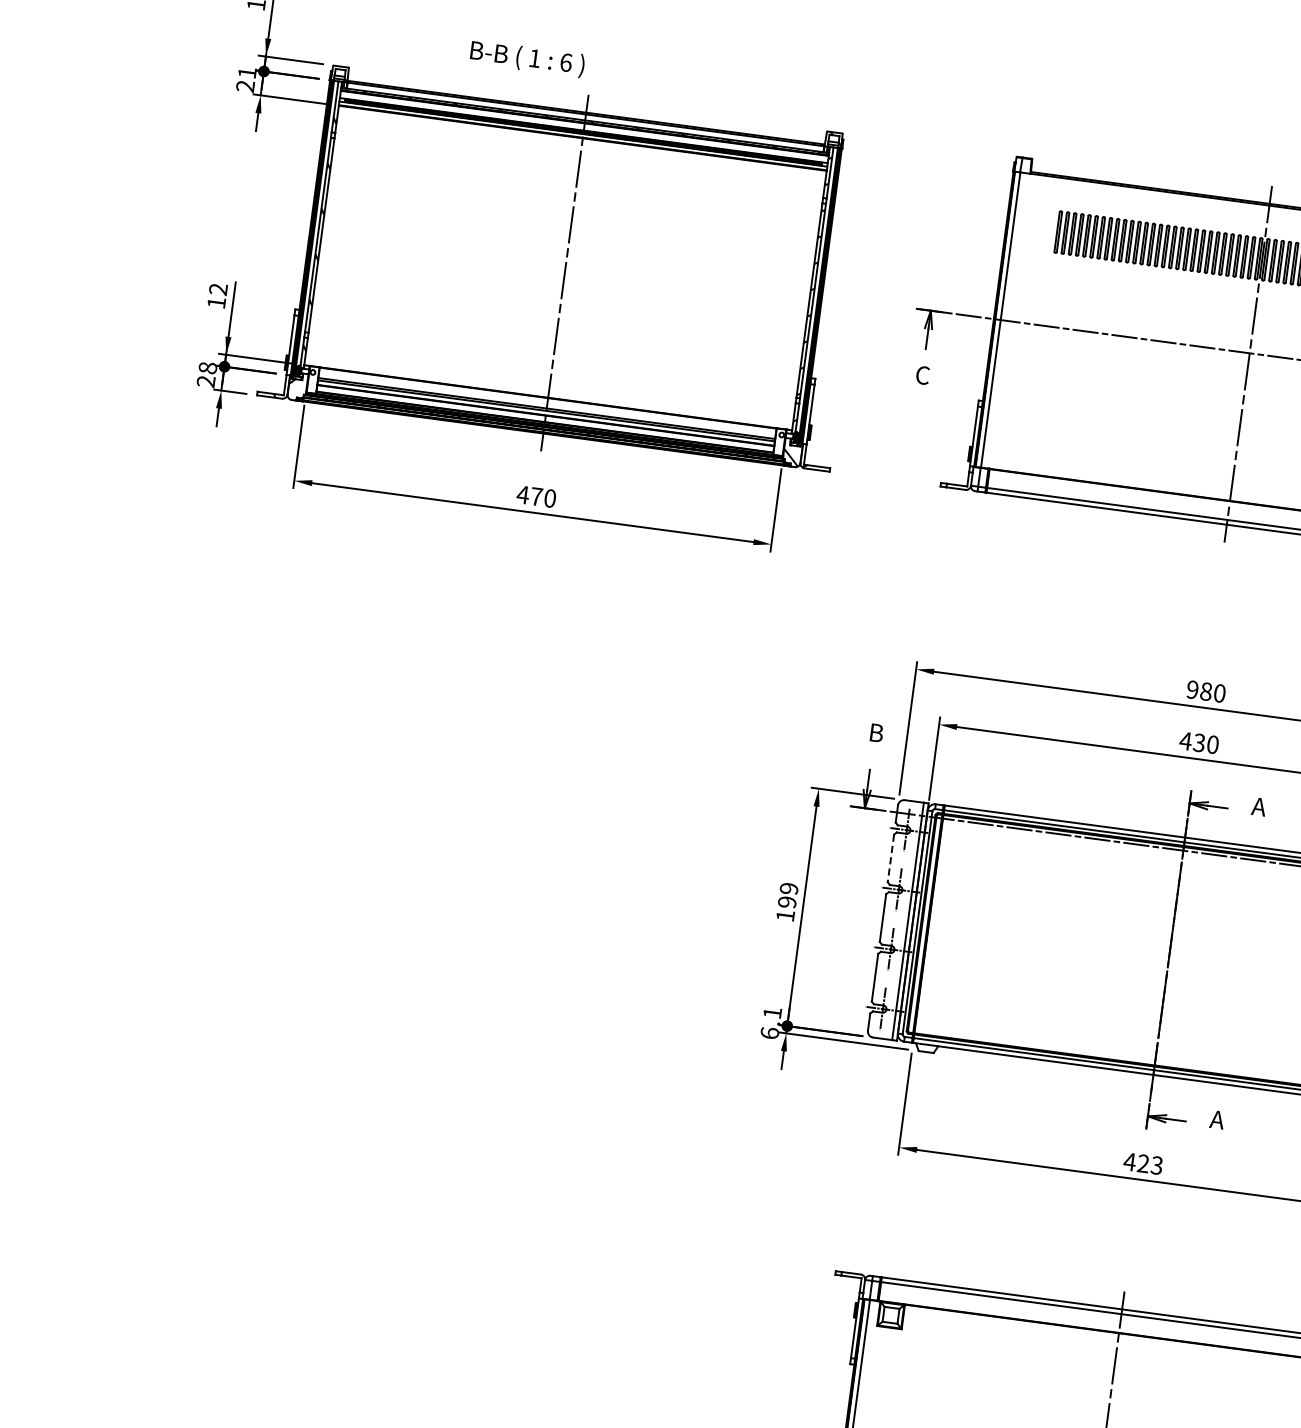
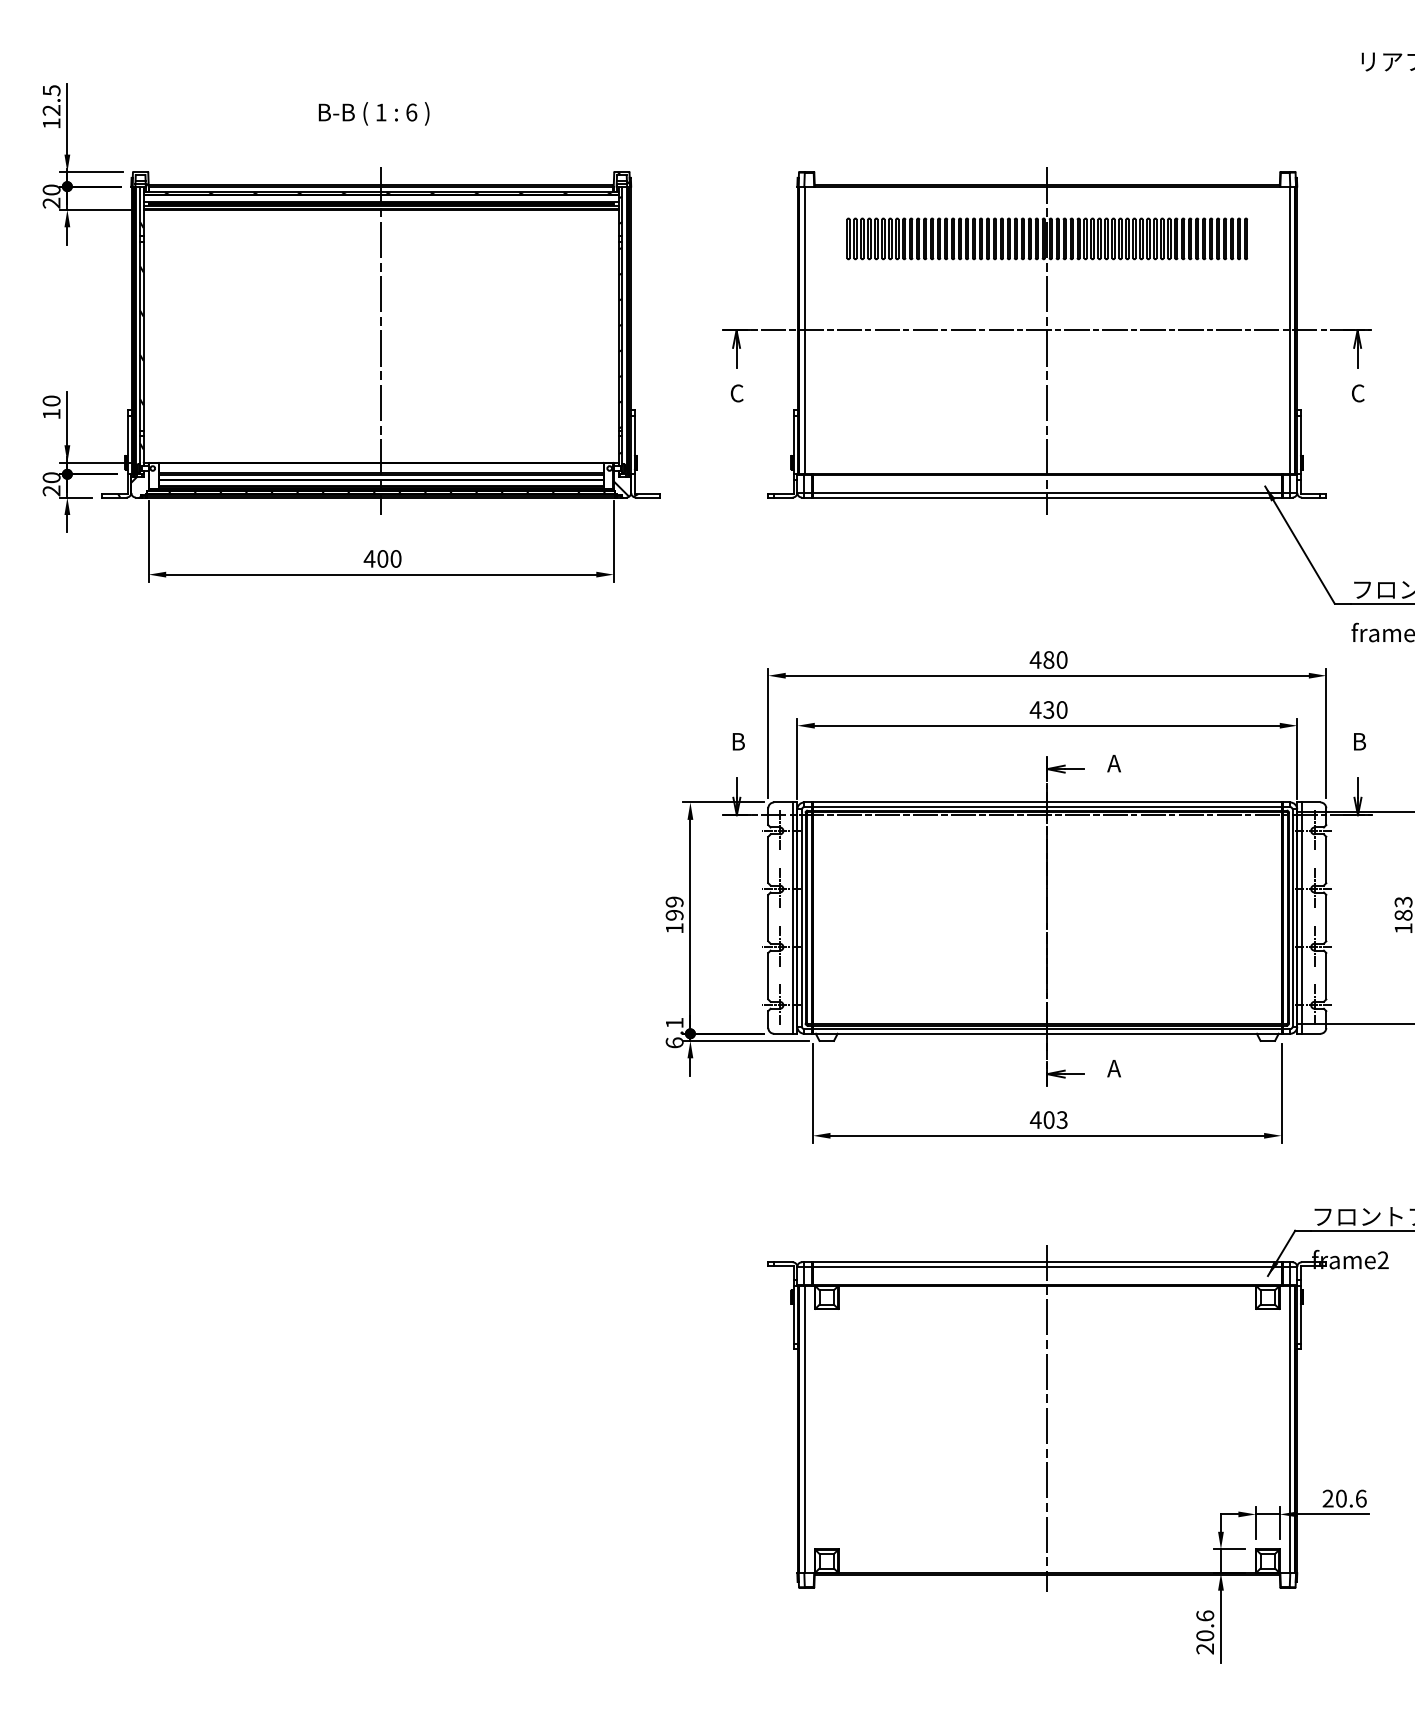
text: (526, 58) -> (373, 113), moved
text: (247, 72) -> (51, 189), 21 -> 20
text: (218, 288) -> (51, 400), 12 -> 10
text: (207, 367) -> (51, 477), 28 -> 20
text: (536, 496) -> (382, 558), 470 -> 400
text: (1192, 689) -> (1035, 659), 980 -> 480
line: (891, 858) -> (768, 860), dashed -> solid
text: (1142, 1164) -> (1048, 1120), 423 -> 403

